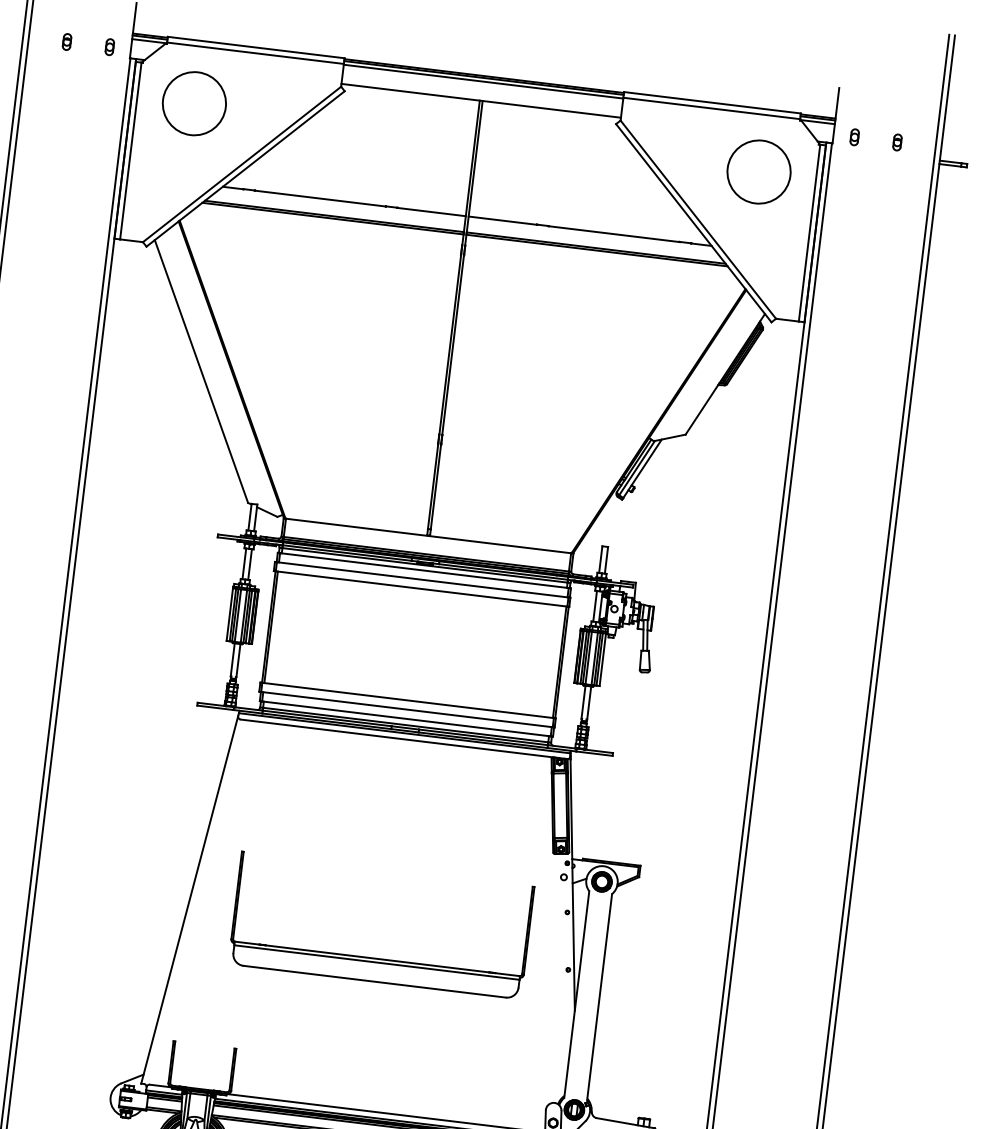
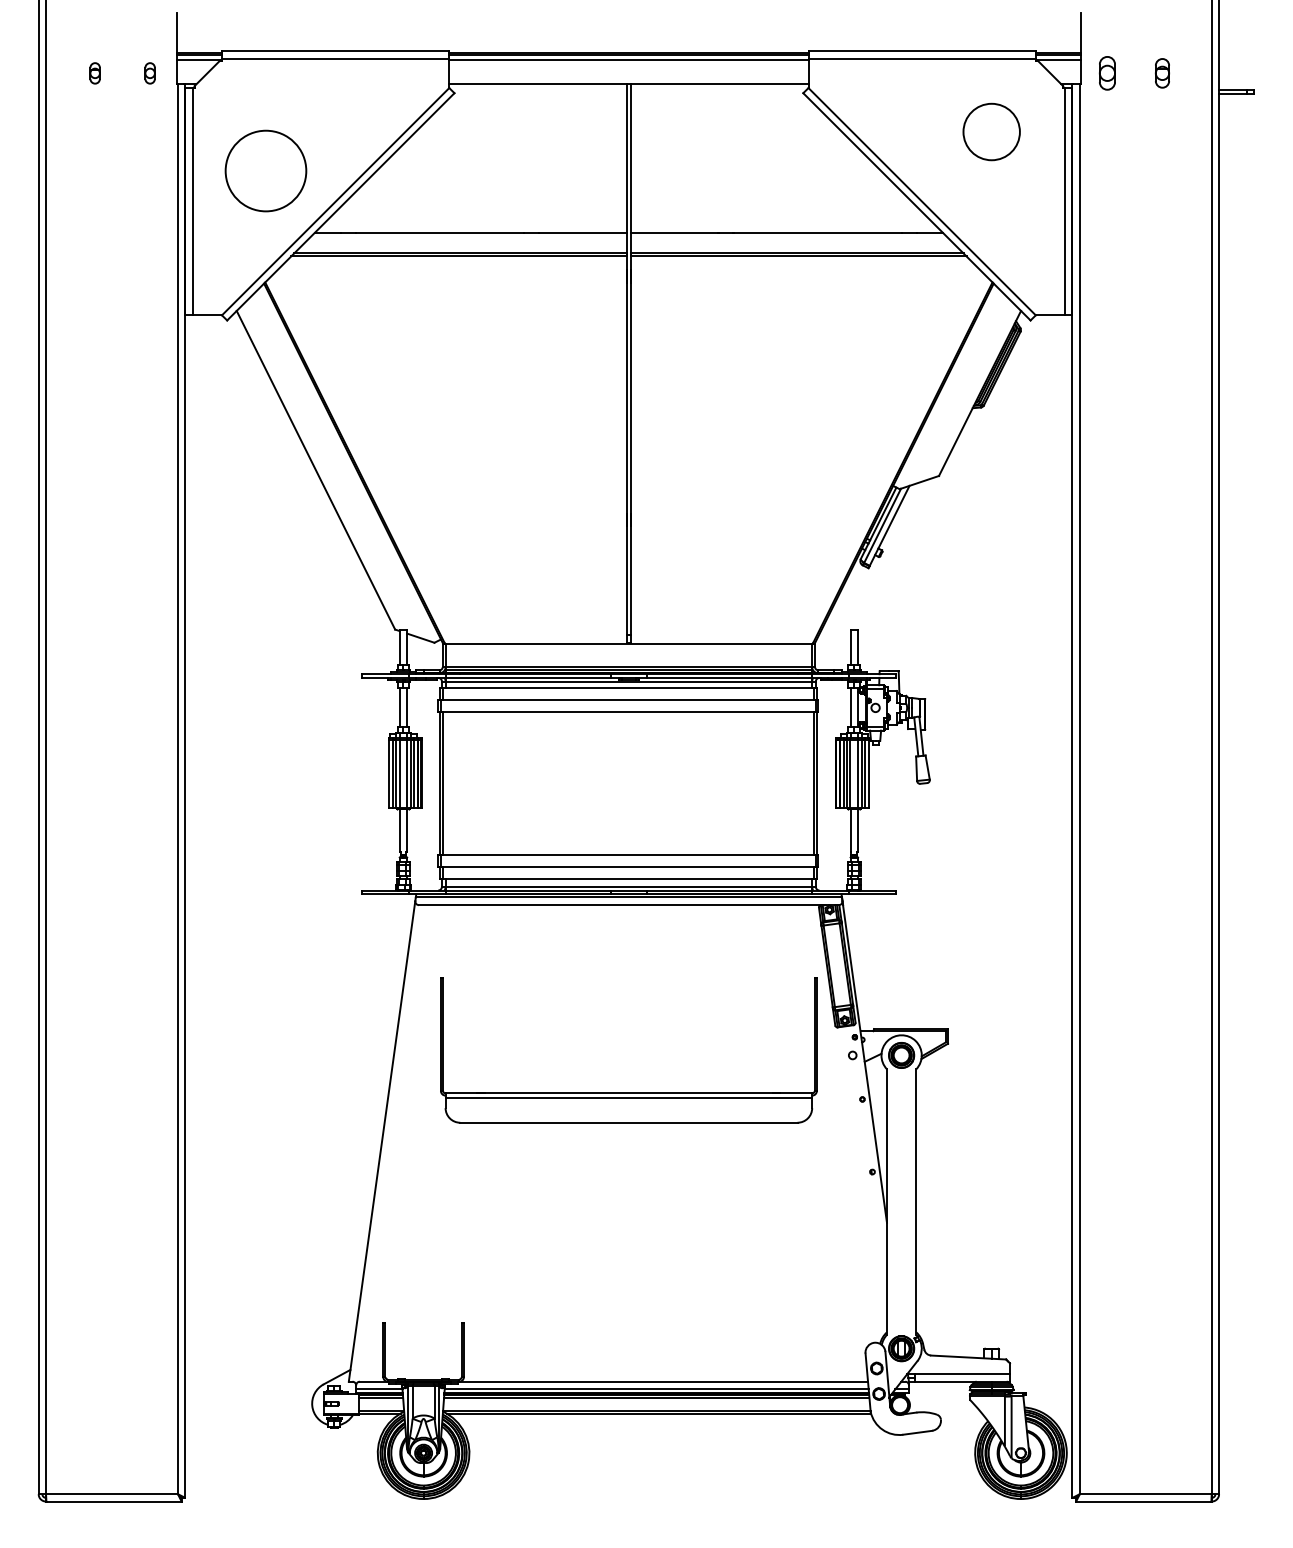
circle: (194, 103) -> (265, 170), moved
part: (854, 137) -> (1107, 73), size x1.6
part: (897, 142) -> (1162, 73), size x1.4
circle: (758, 171) -> (991, 131), size x0.7
part: (377, 958) -> (628, 1092), moved

